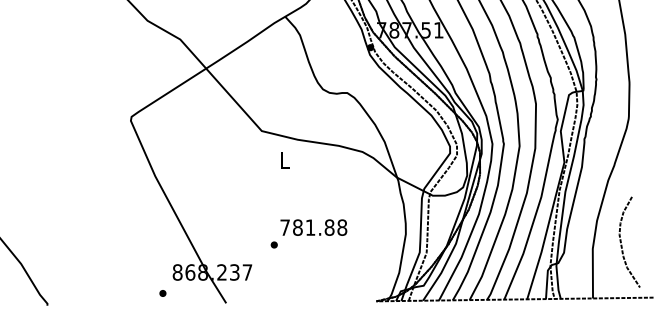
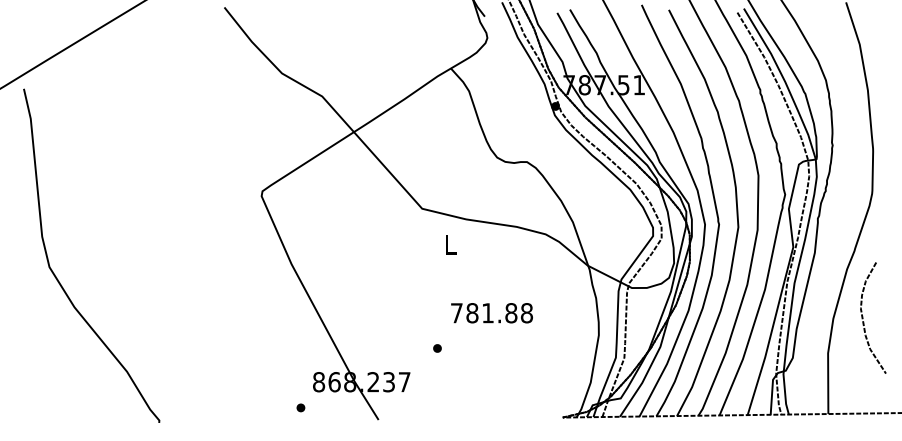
text: (313, 227) -> (491, 313), moved
curve: (621, 241) -> (863, 317), moved

